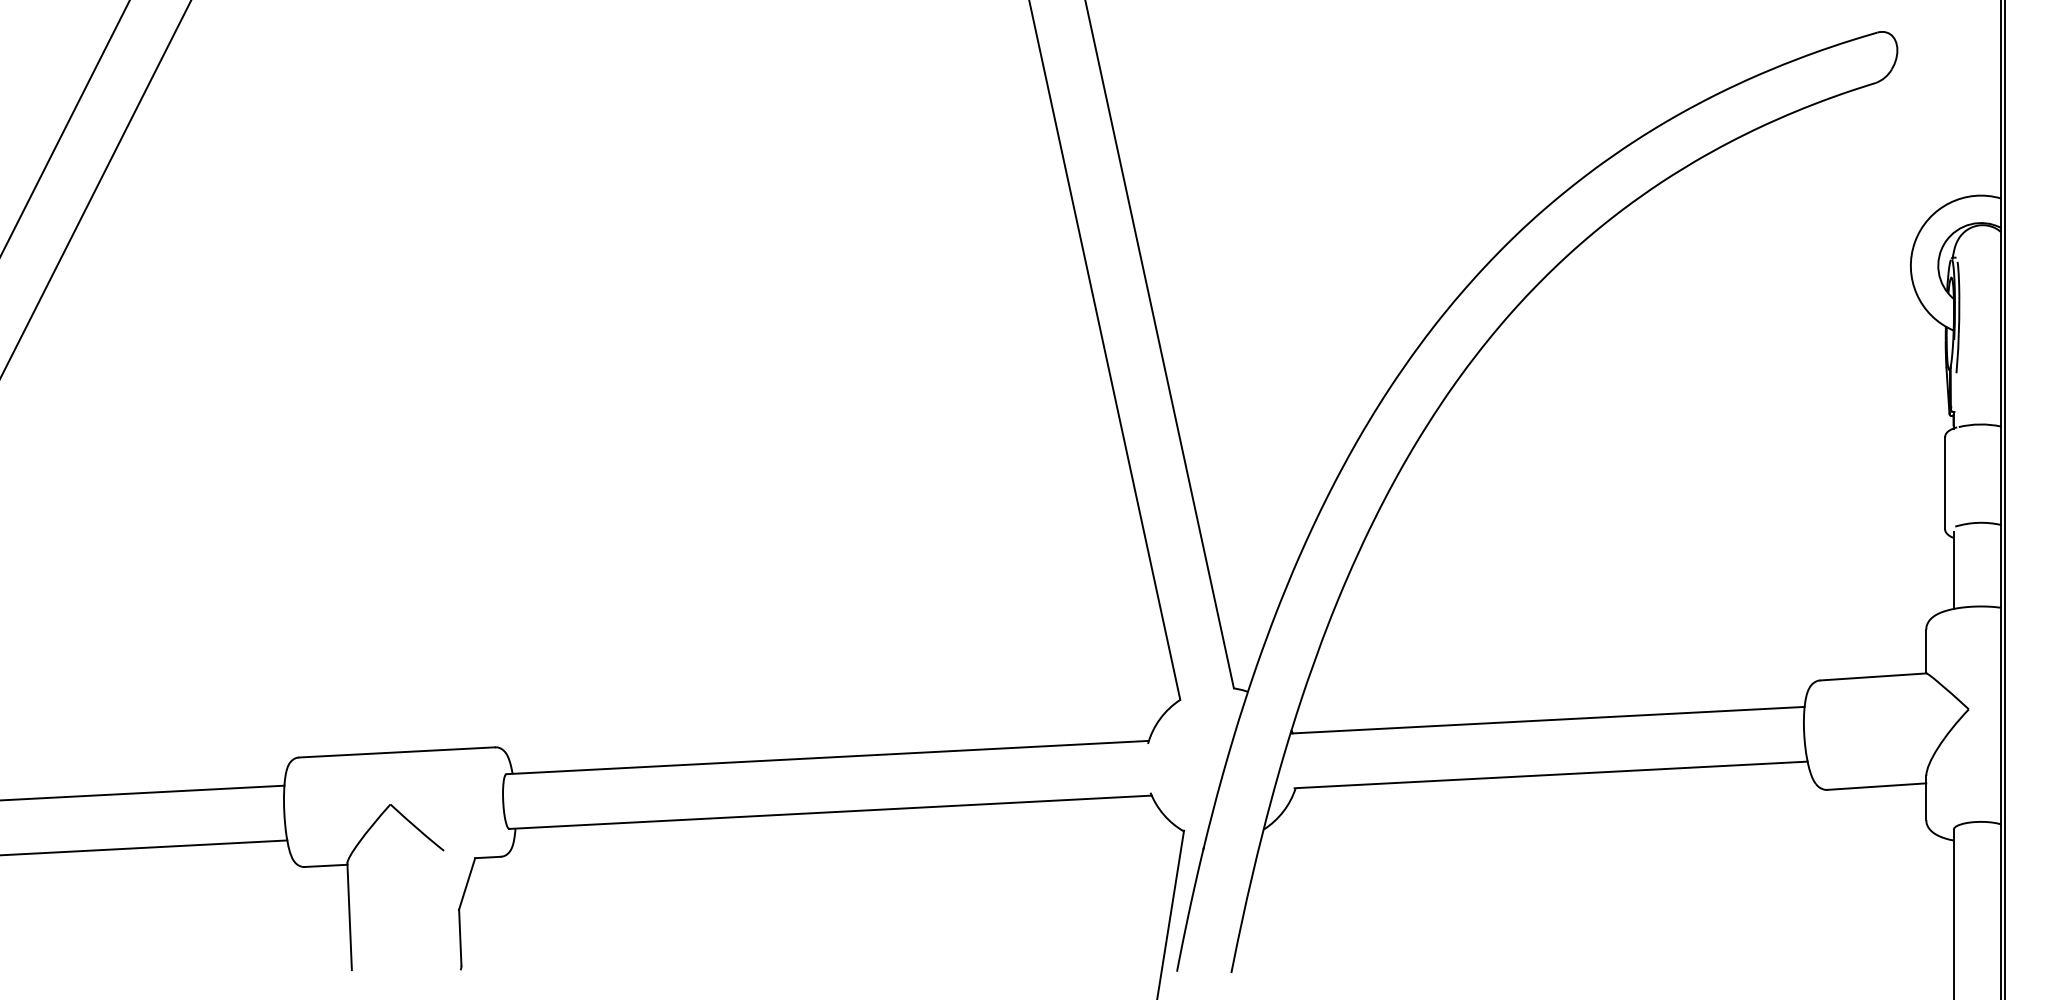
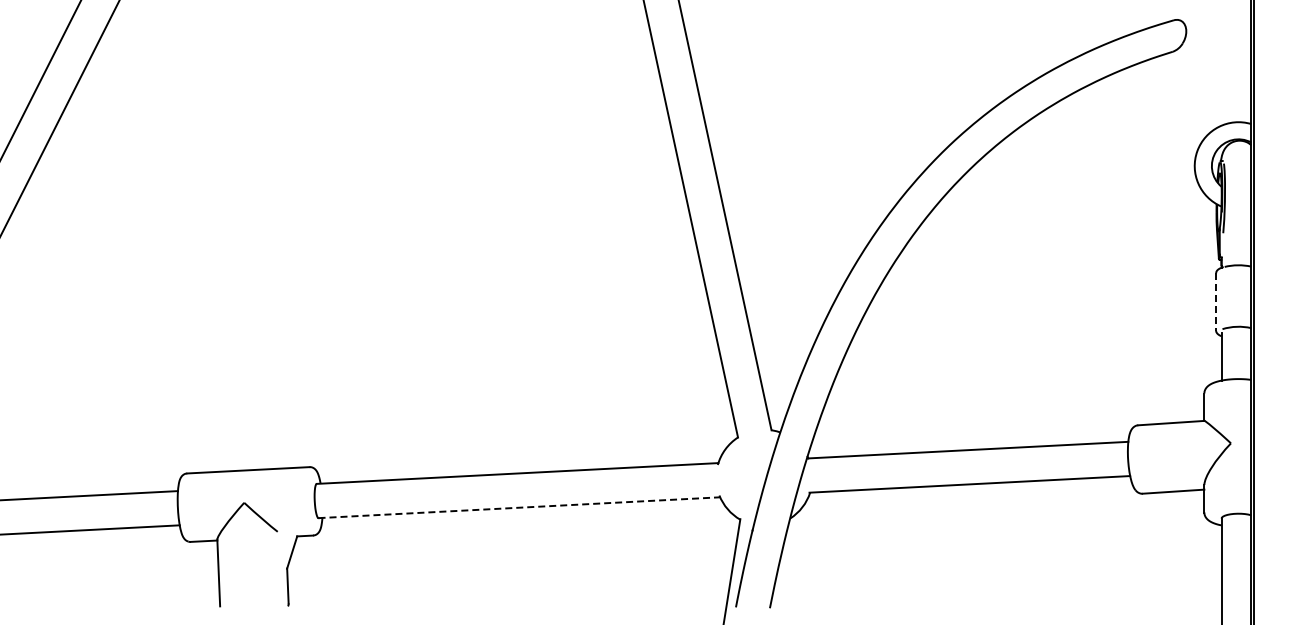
line: (1945, 482) -> (1216, 301), solid -> dashed
line: (830, 811) -> (519, 507), solid -> dashed

